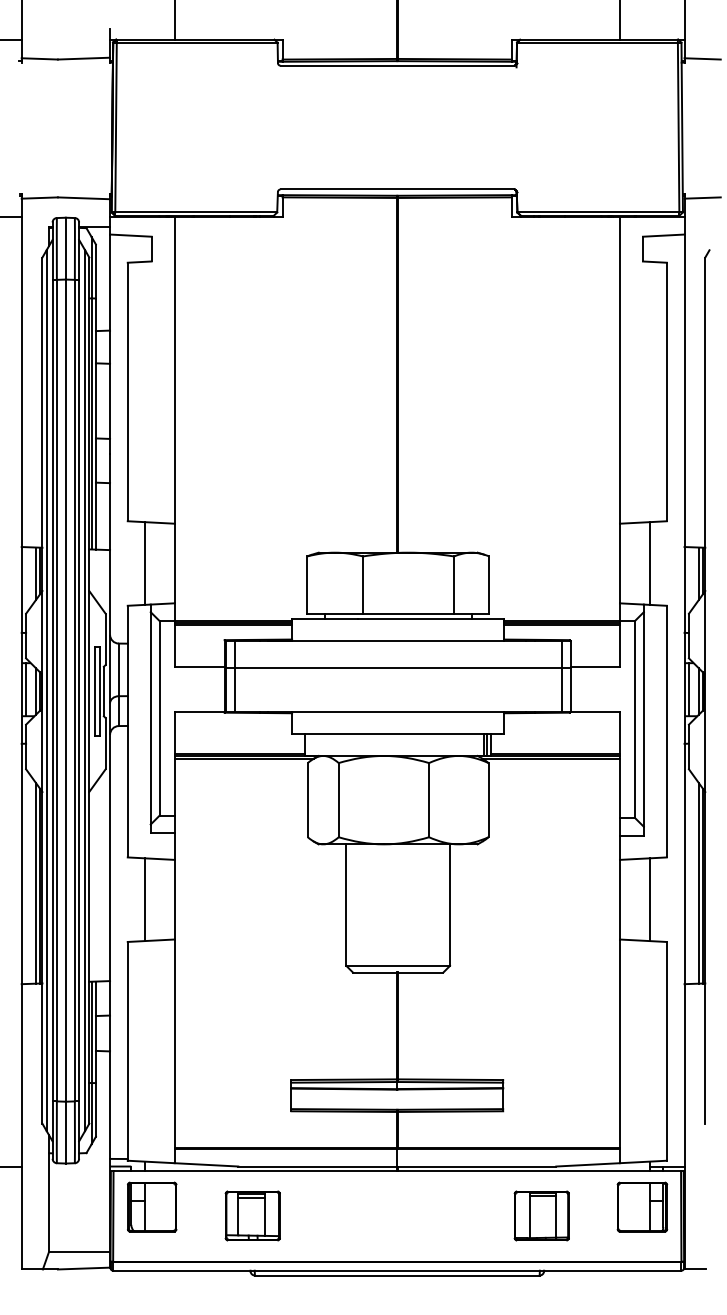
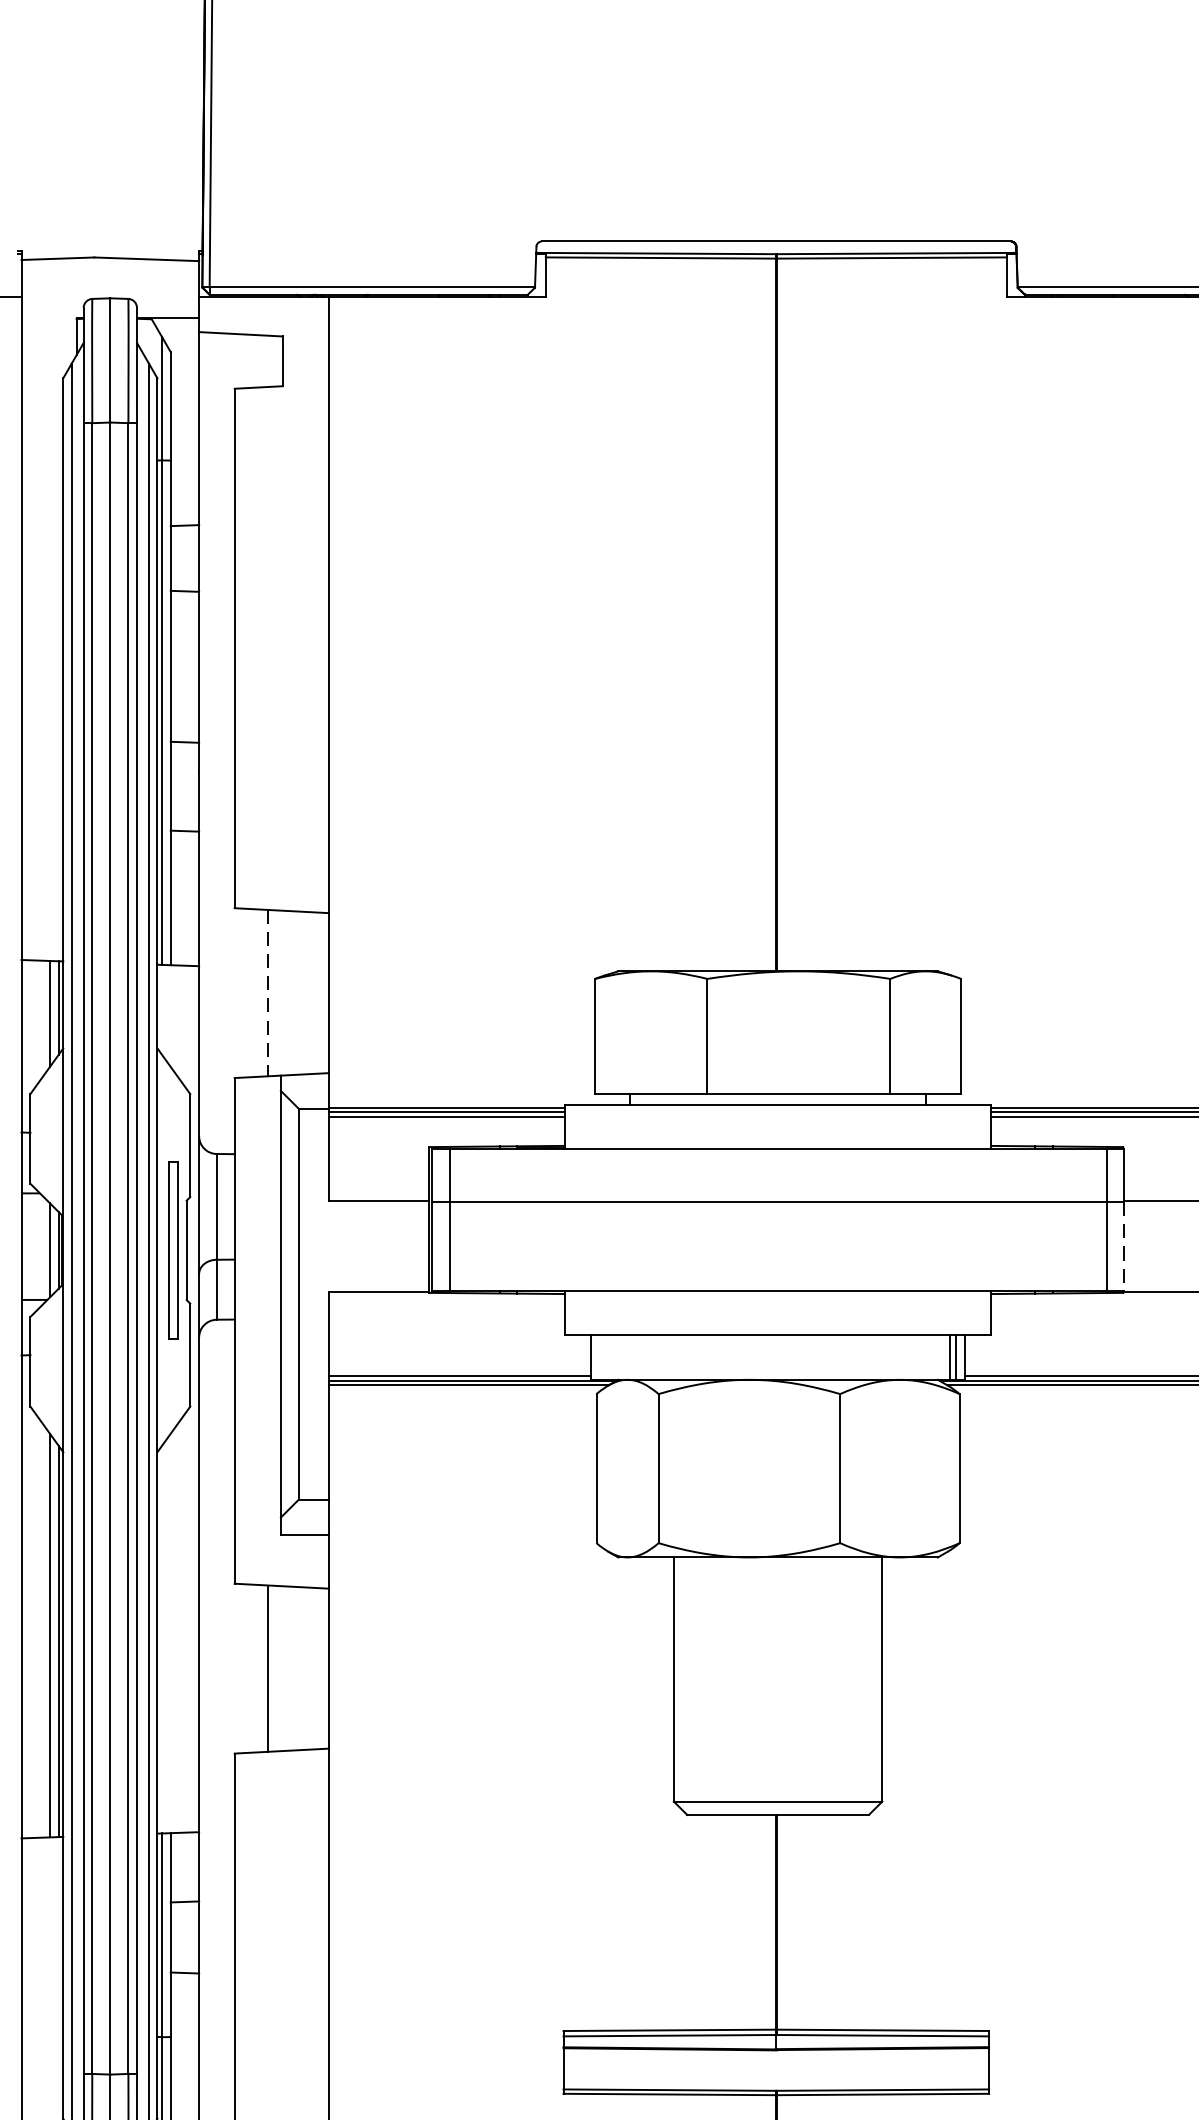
line: (144, 564) -> (268, 995), solid -> dashed
line: (26, 689) -> (31, 1246), removed
line: (570, 690) -> (1124, 1248), solid -> dashed

